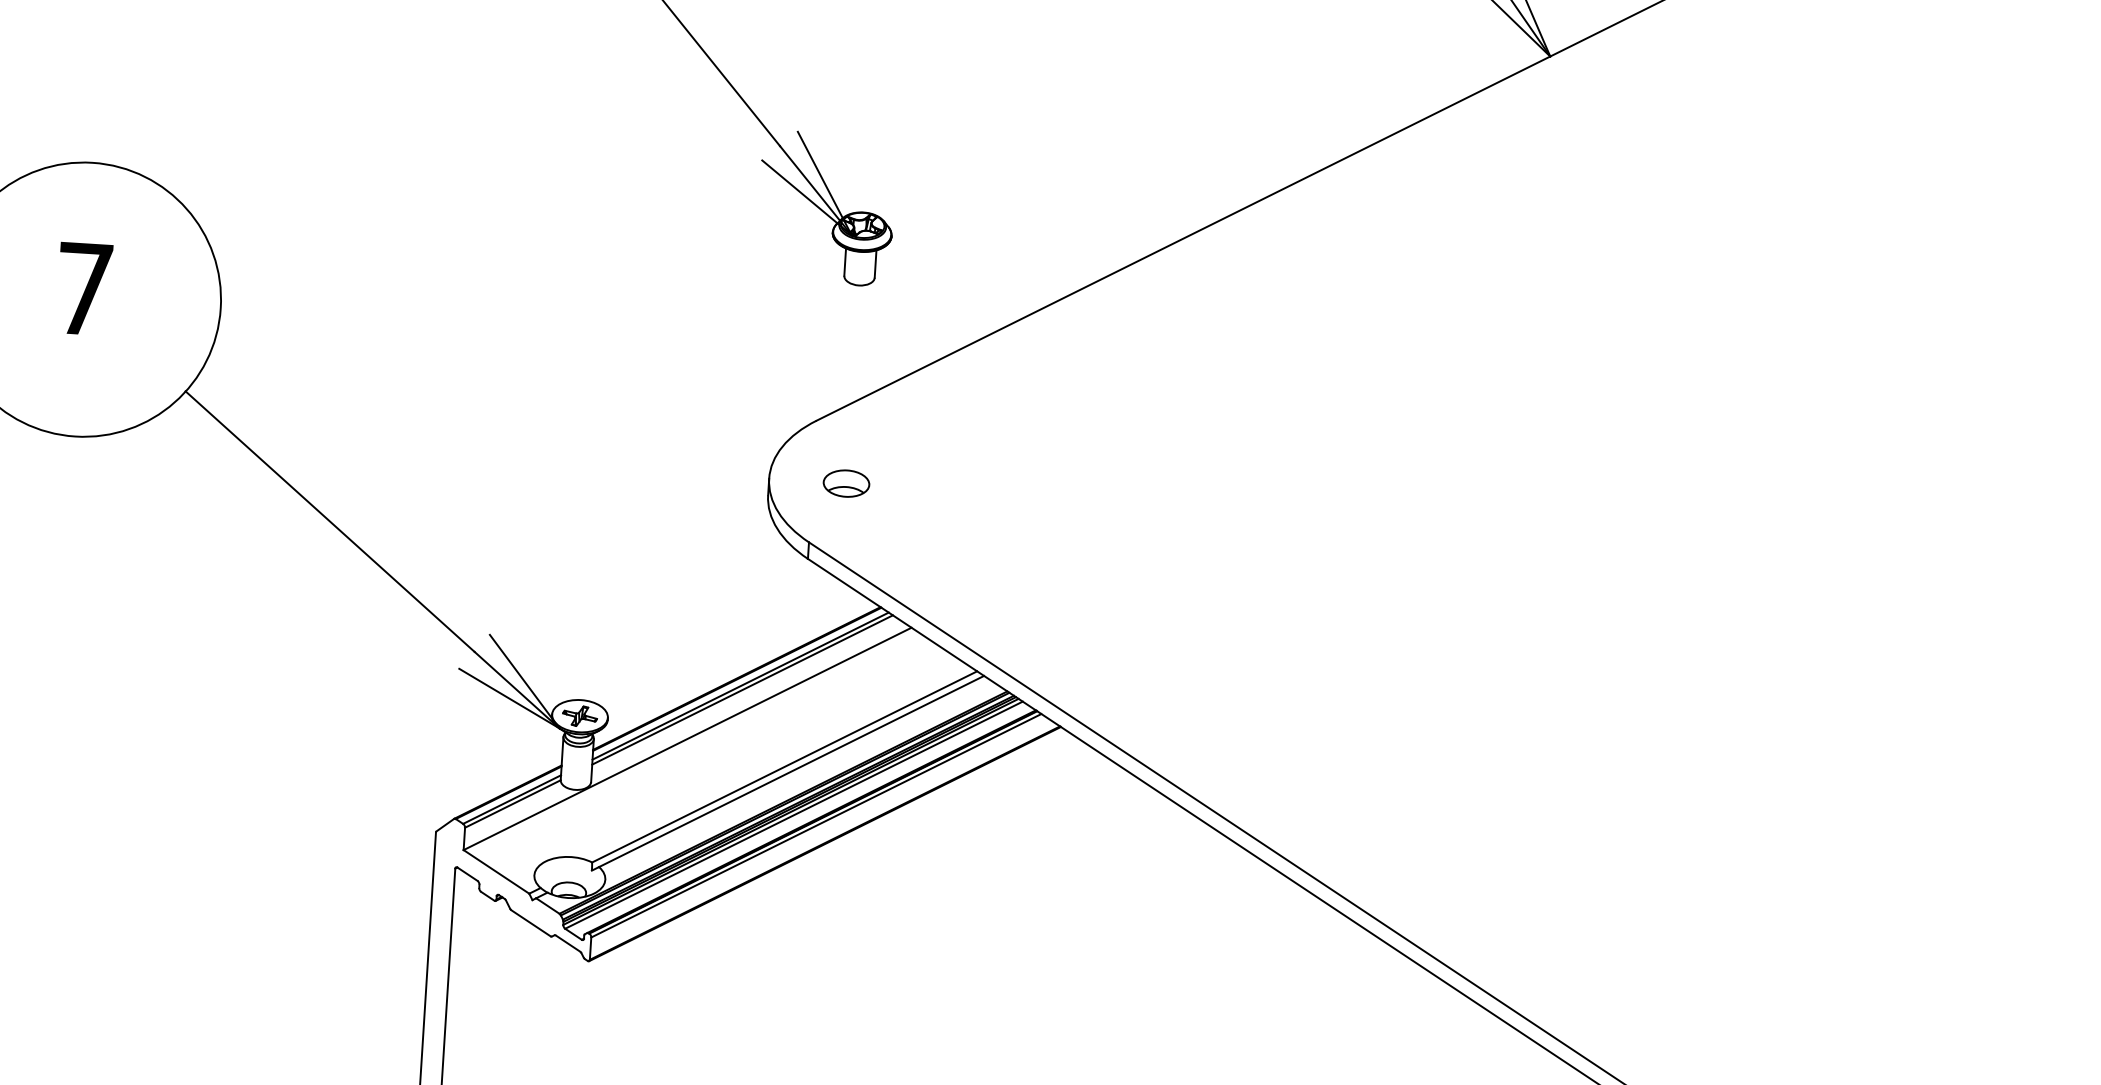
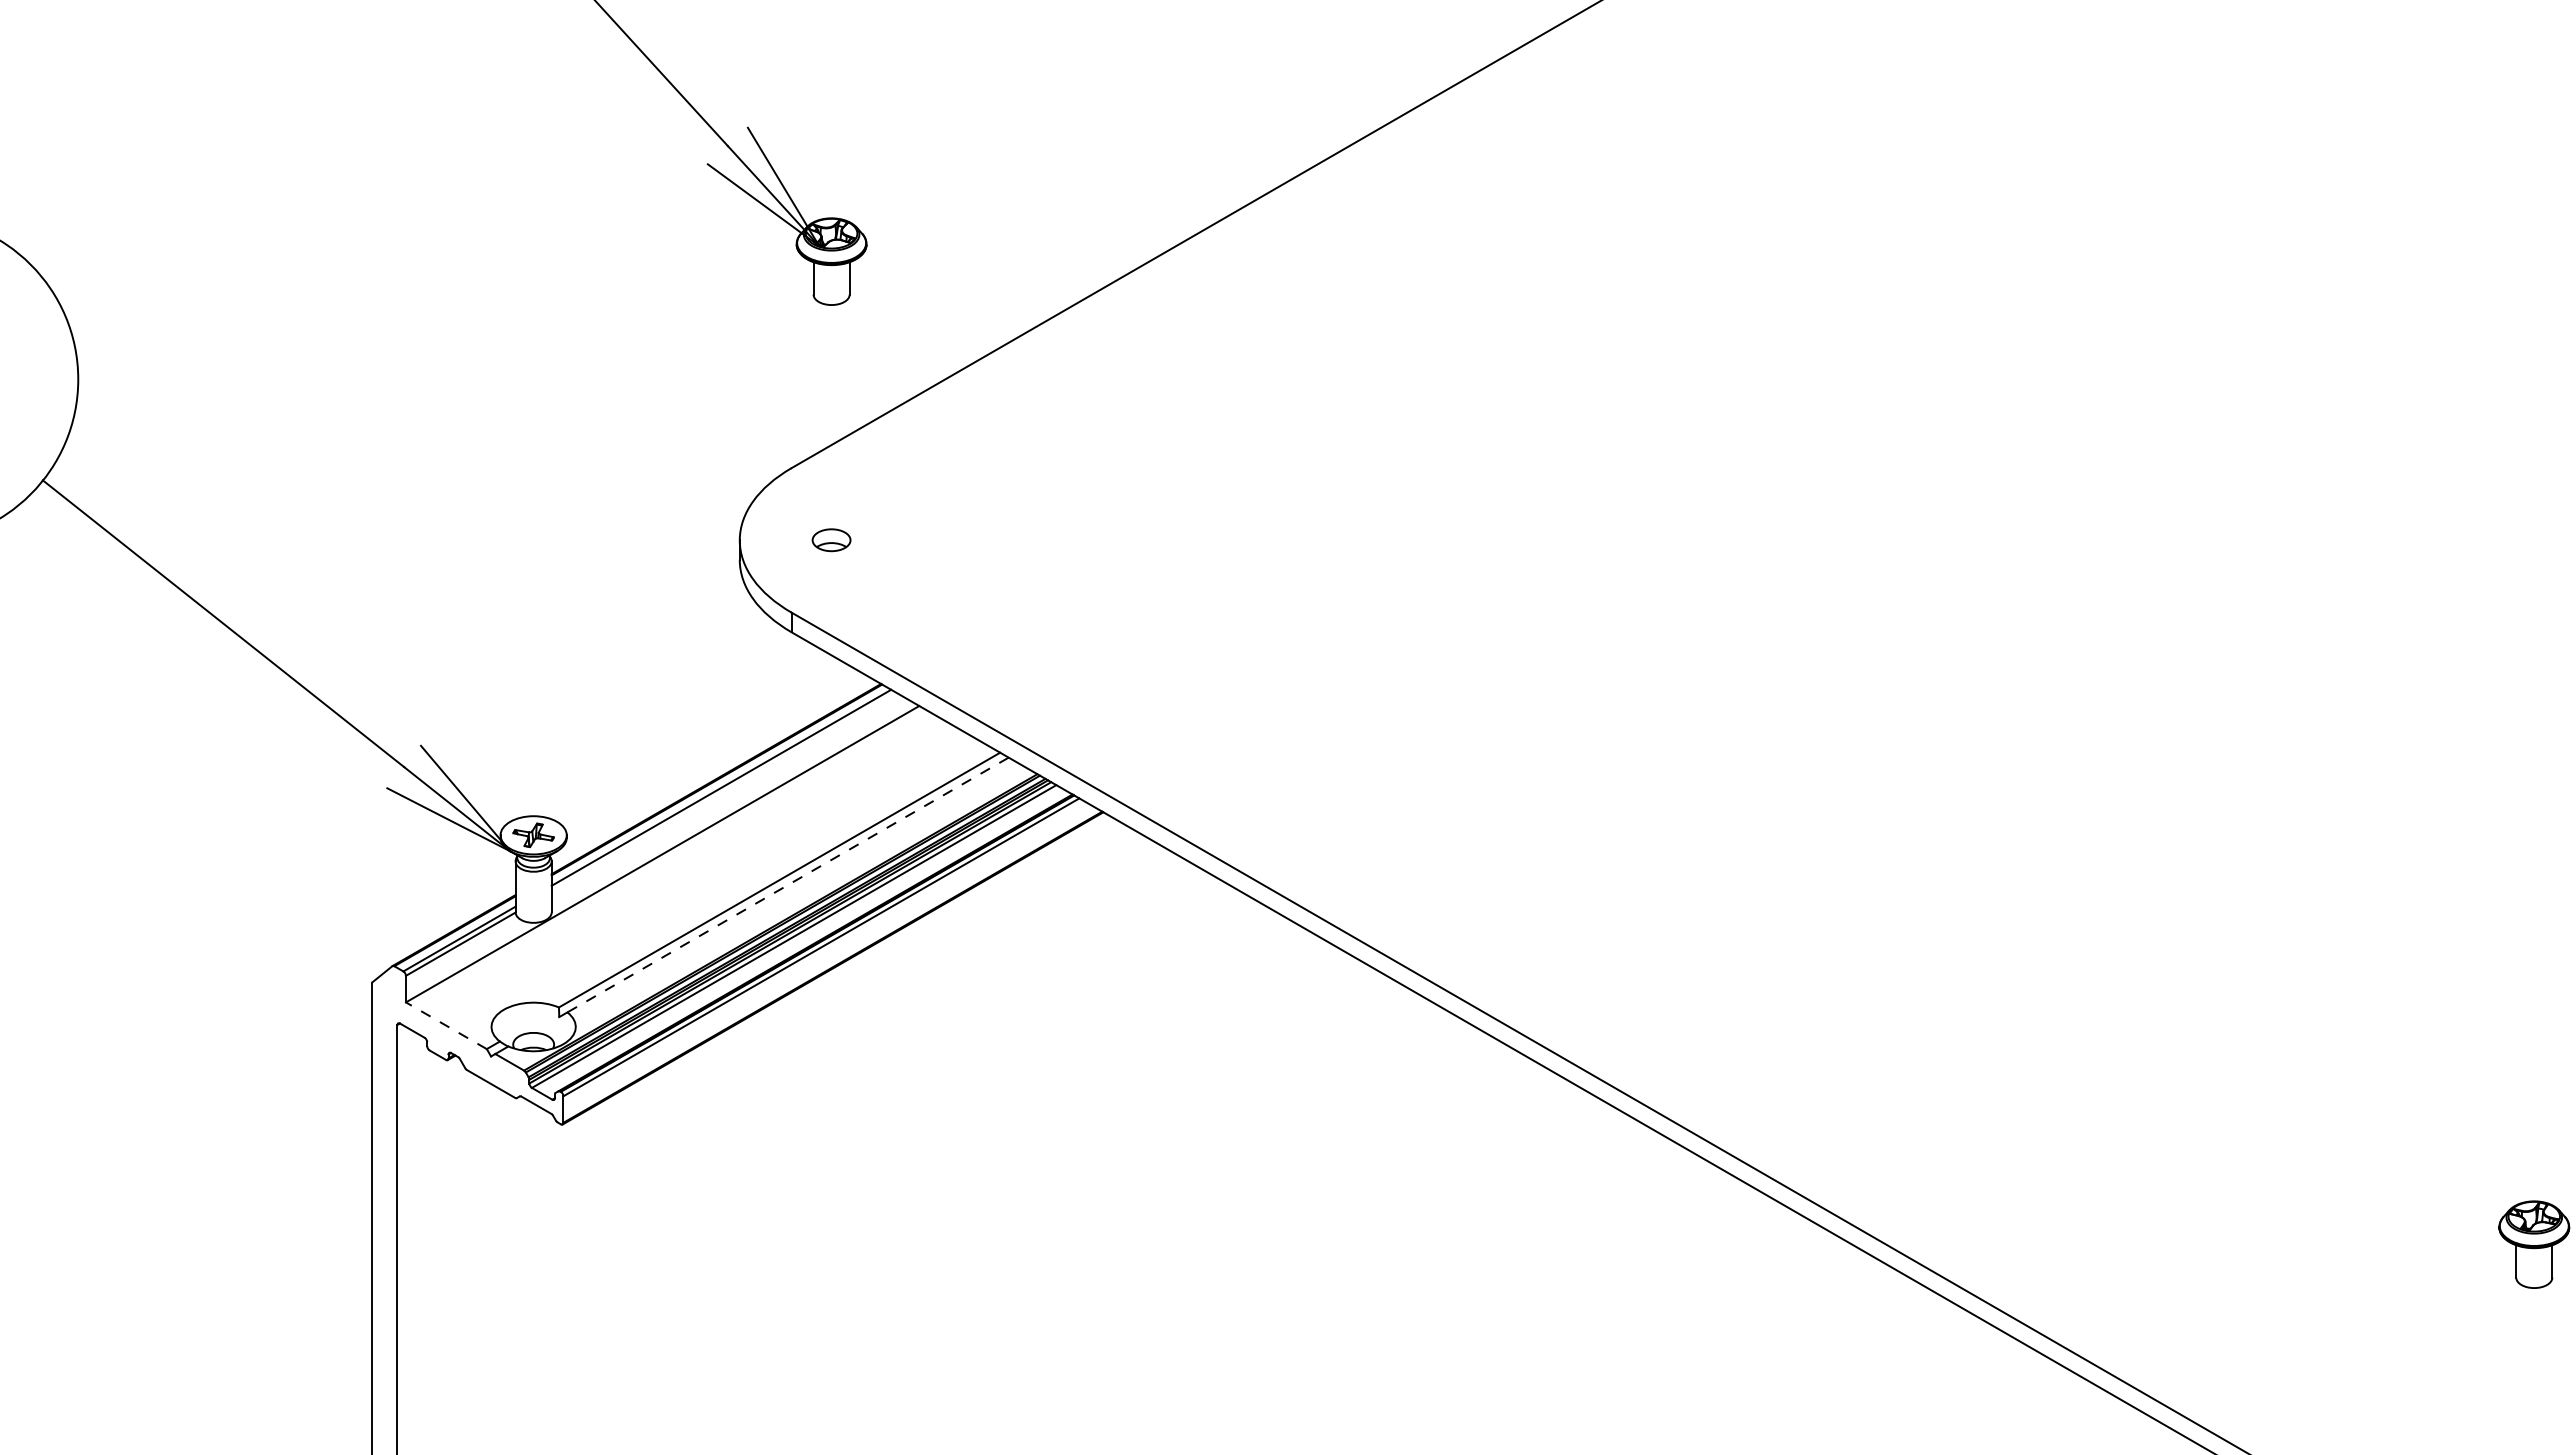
part: (846, 482) -> (831, 539), size x0.7
line: (742, 689) -> (723, 791), removed
line: (791, 771) -> (788, 885), solid -> dashed
line: (496, 871) -> (446, 1025), solid -> dashed

